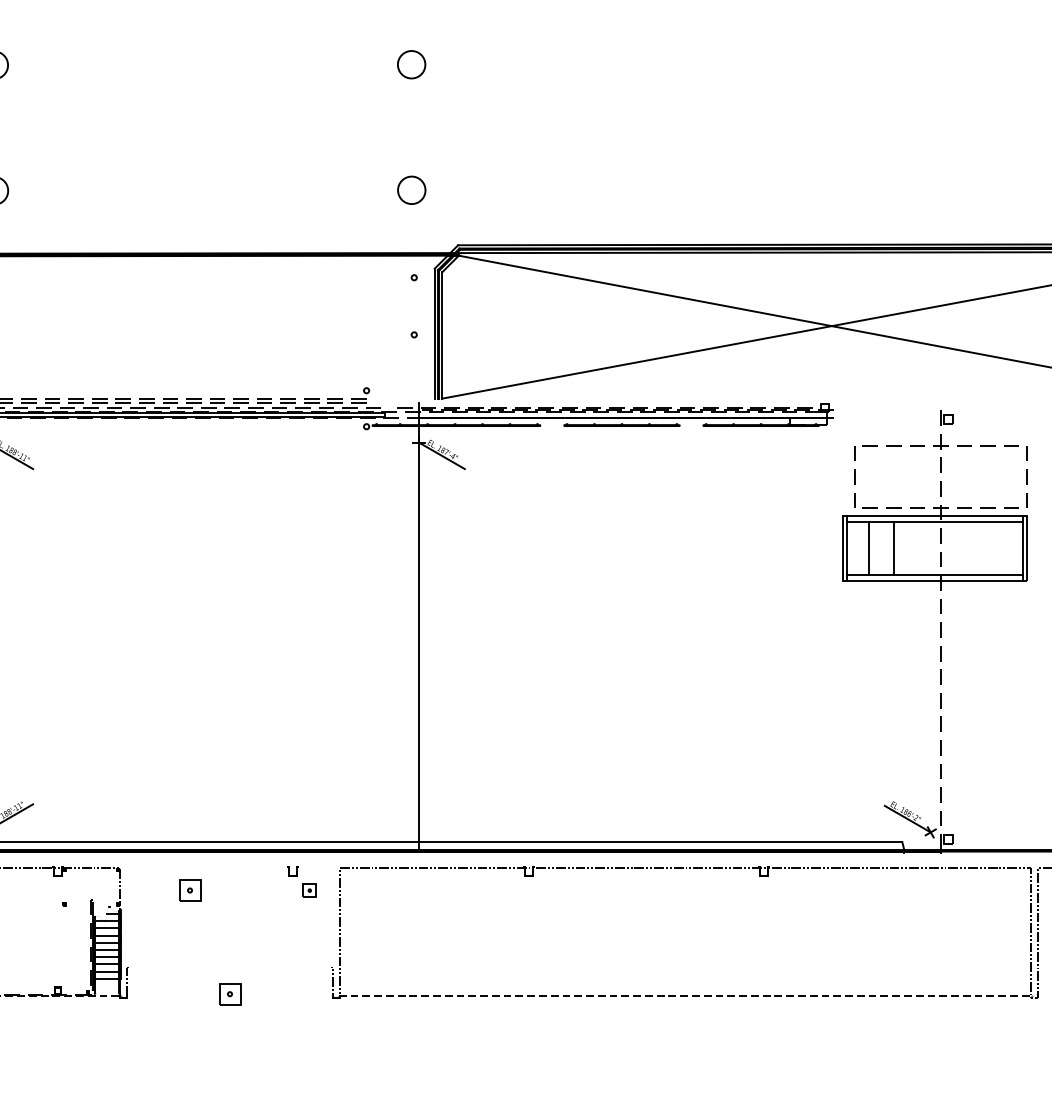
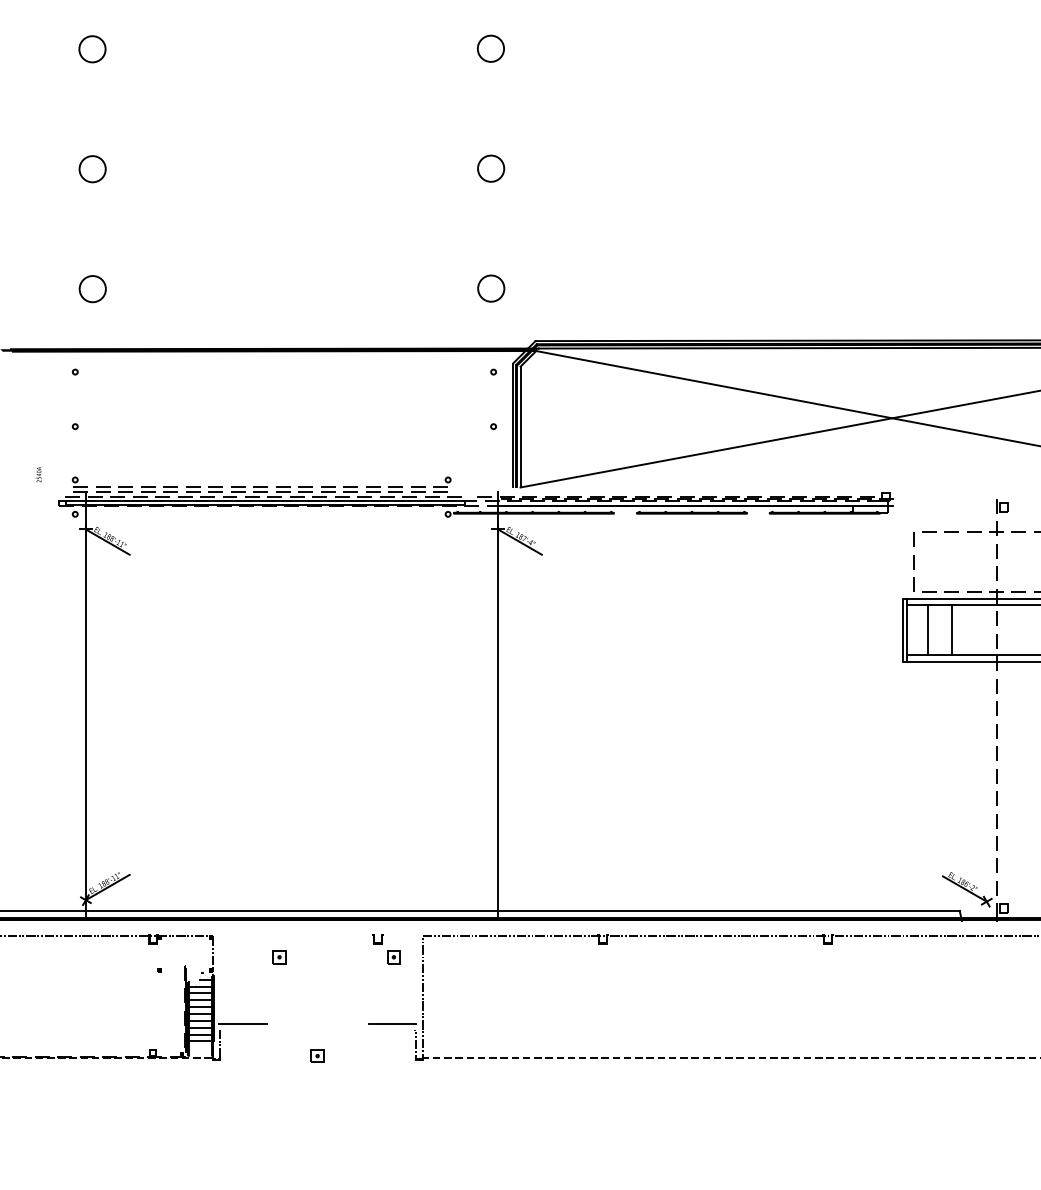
part: (189, 890) -> (279, 957), size x0.62
line: (151, 959) -> (242, 1023), added
line: (307, 959) -> (391, 1023), added
part: (229, 993) -> (317, 1055), size x0.62

